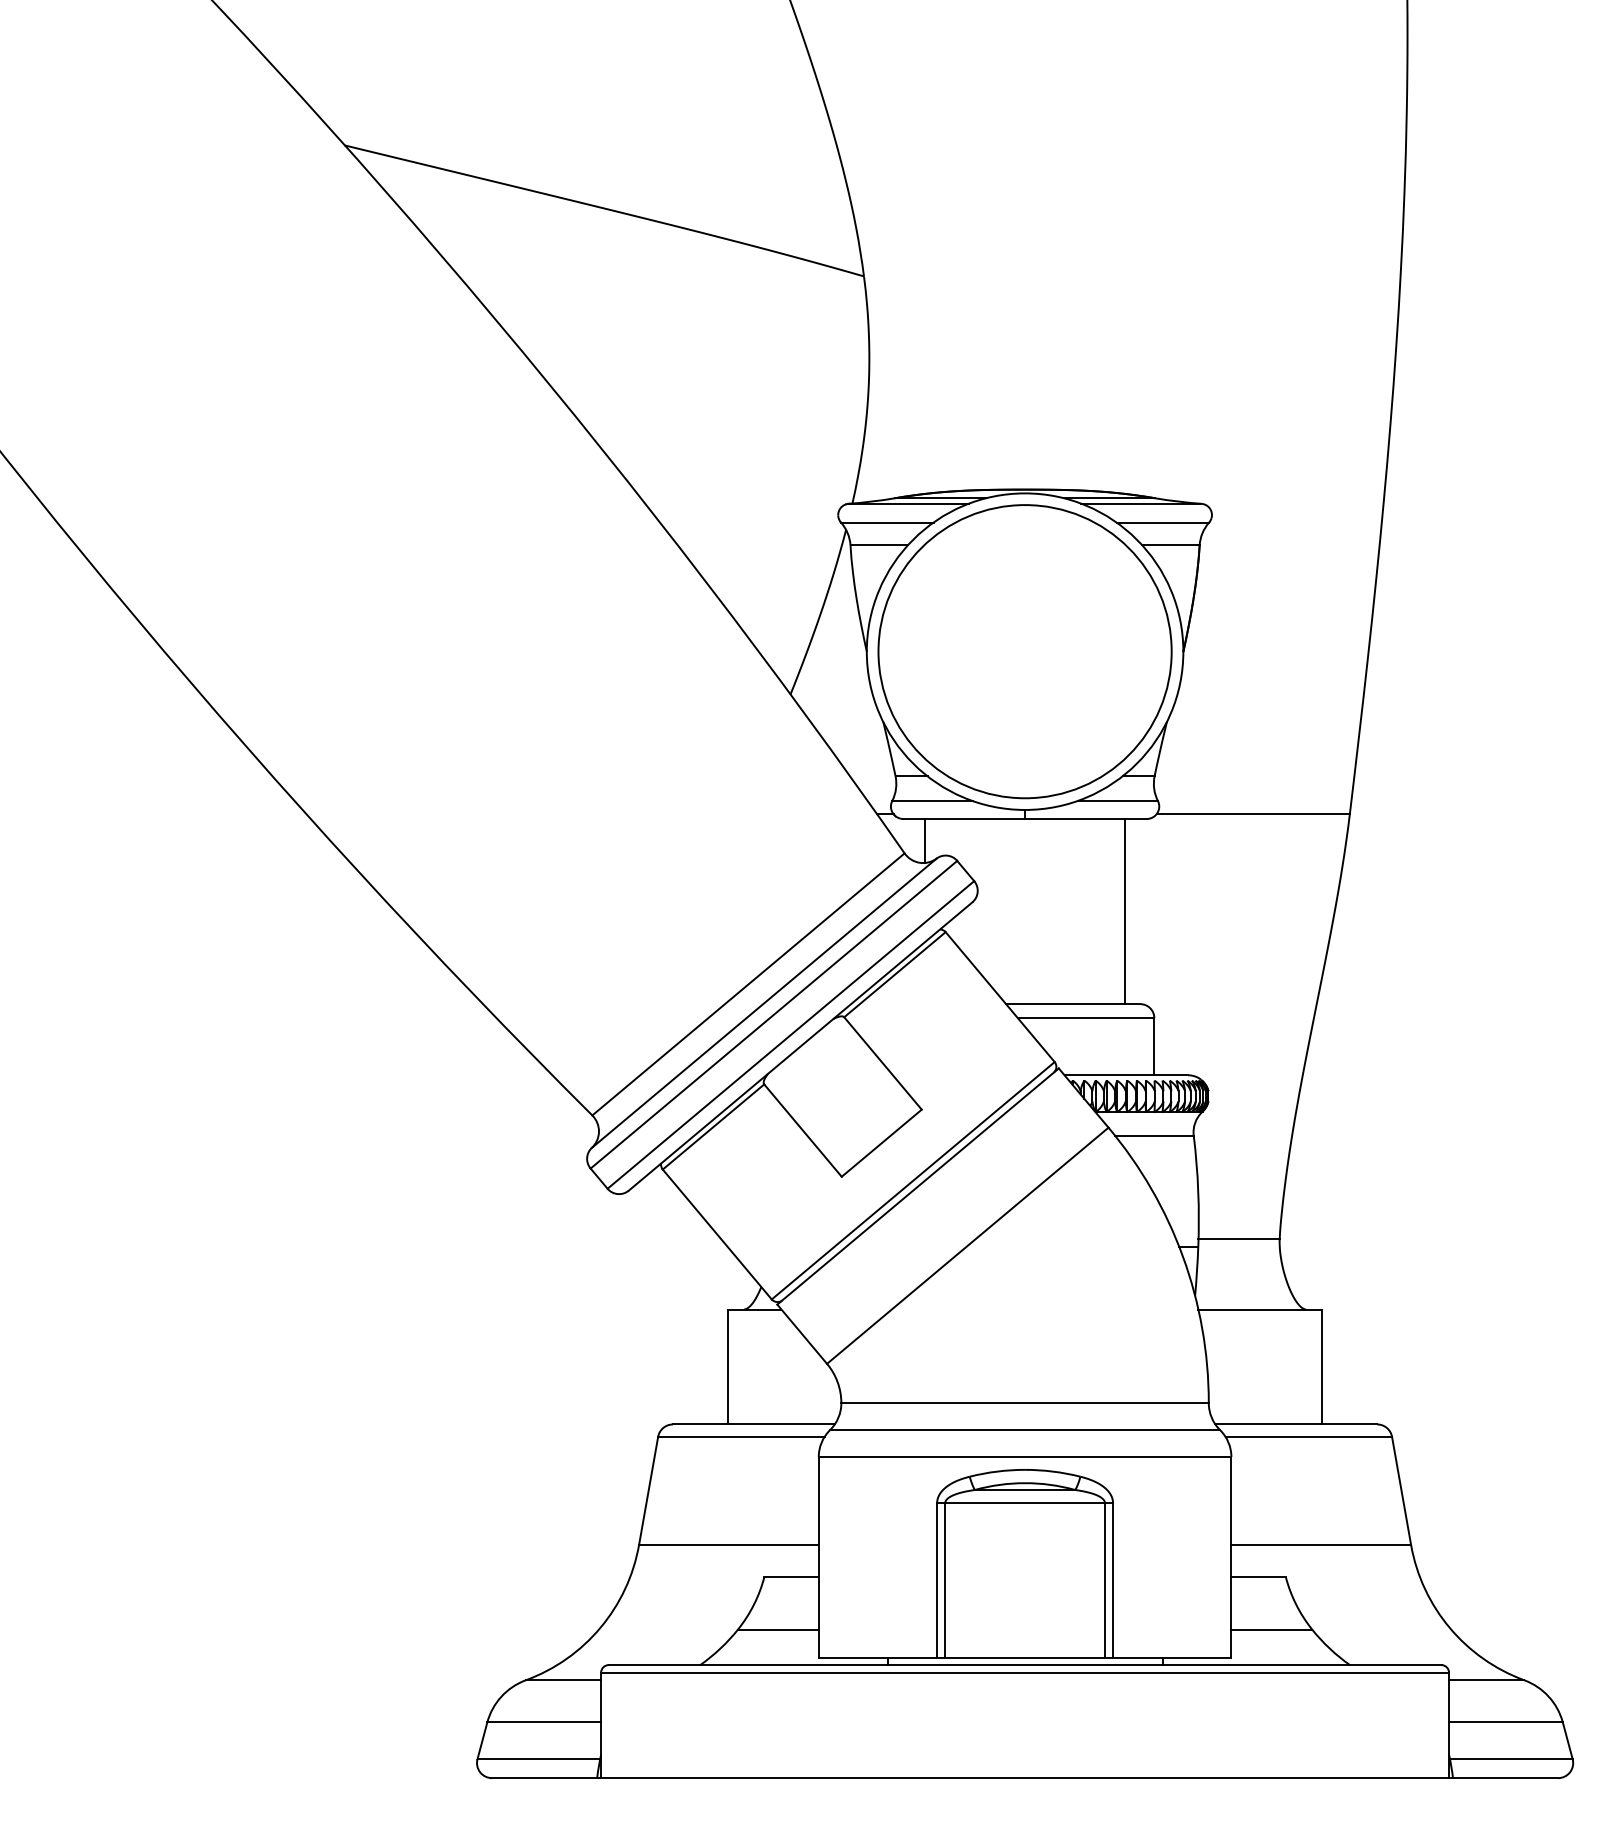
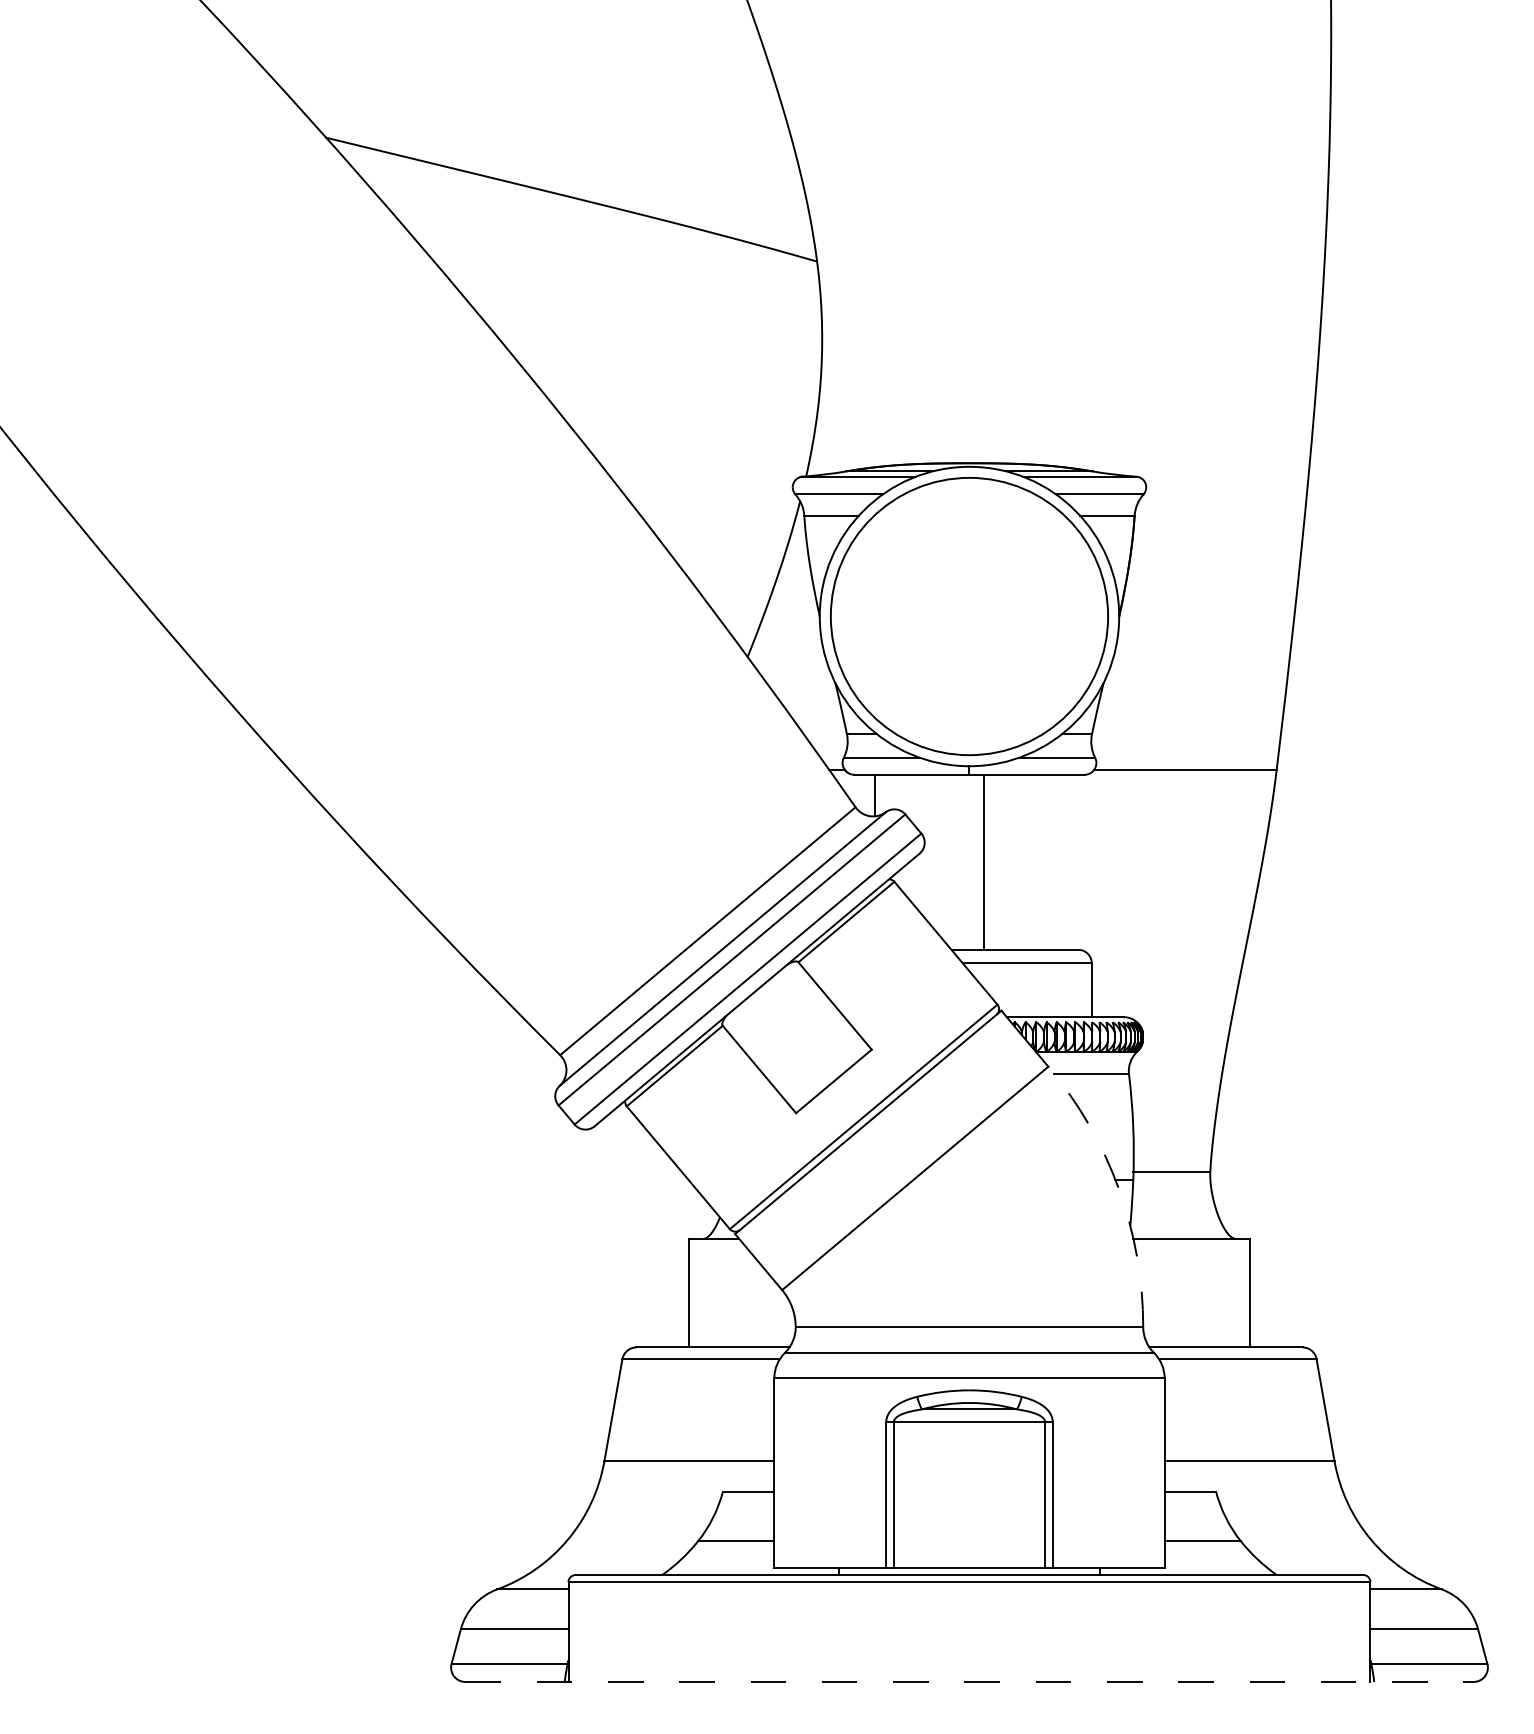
line: (1124, 910) -> (983, 861), moved
arc: (1182, 1256) -> (1118, 1188), solid -> dashed
line: (1026, 1777) -> (970, 1681), solid -> dashed

